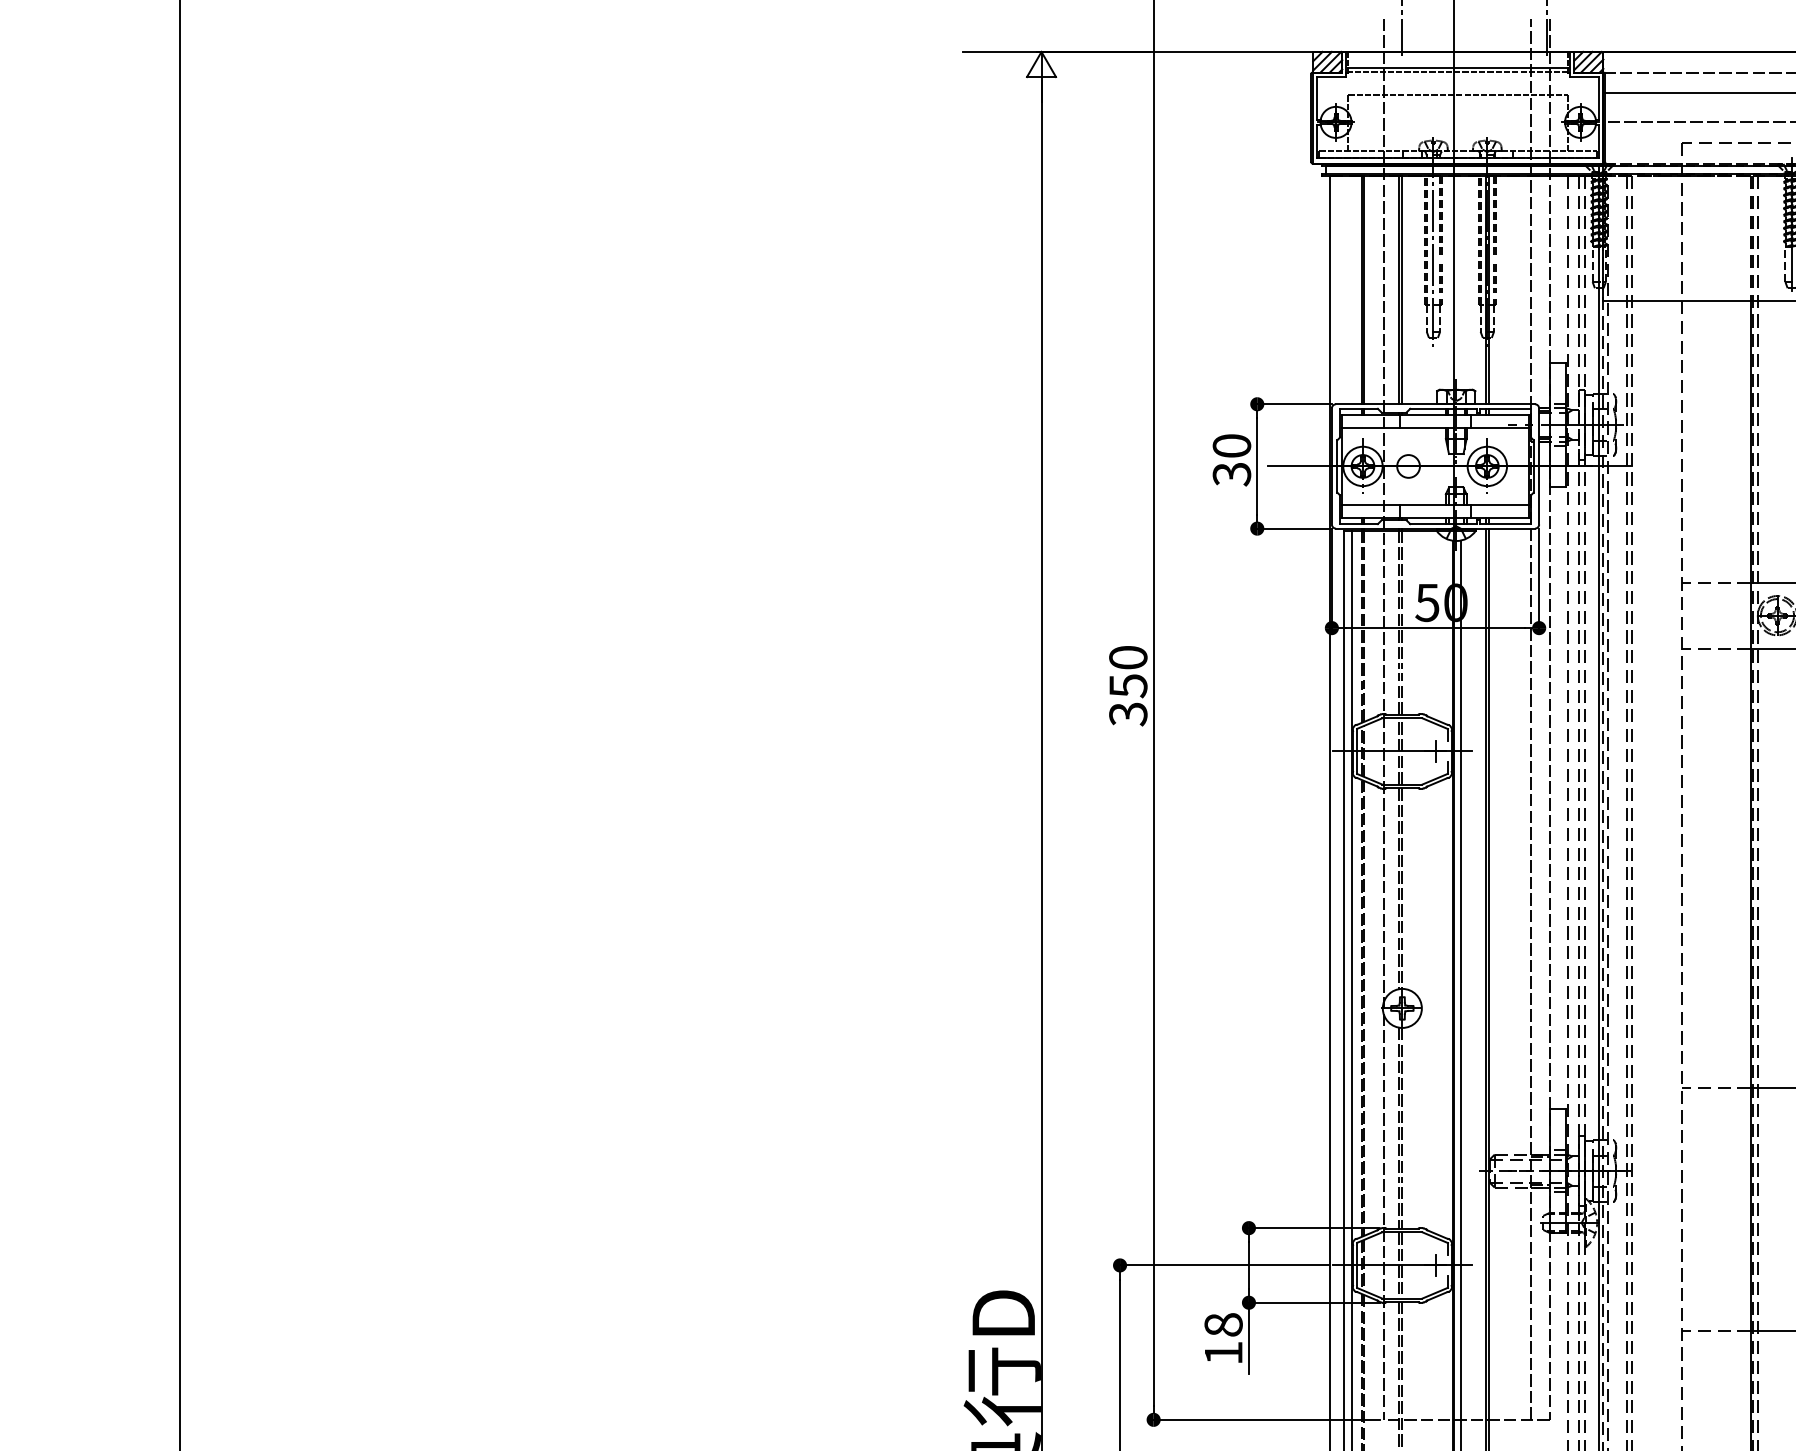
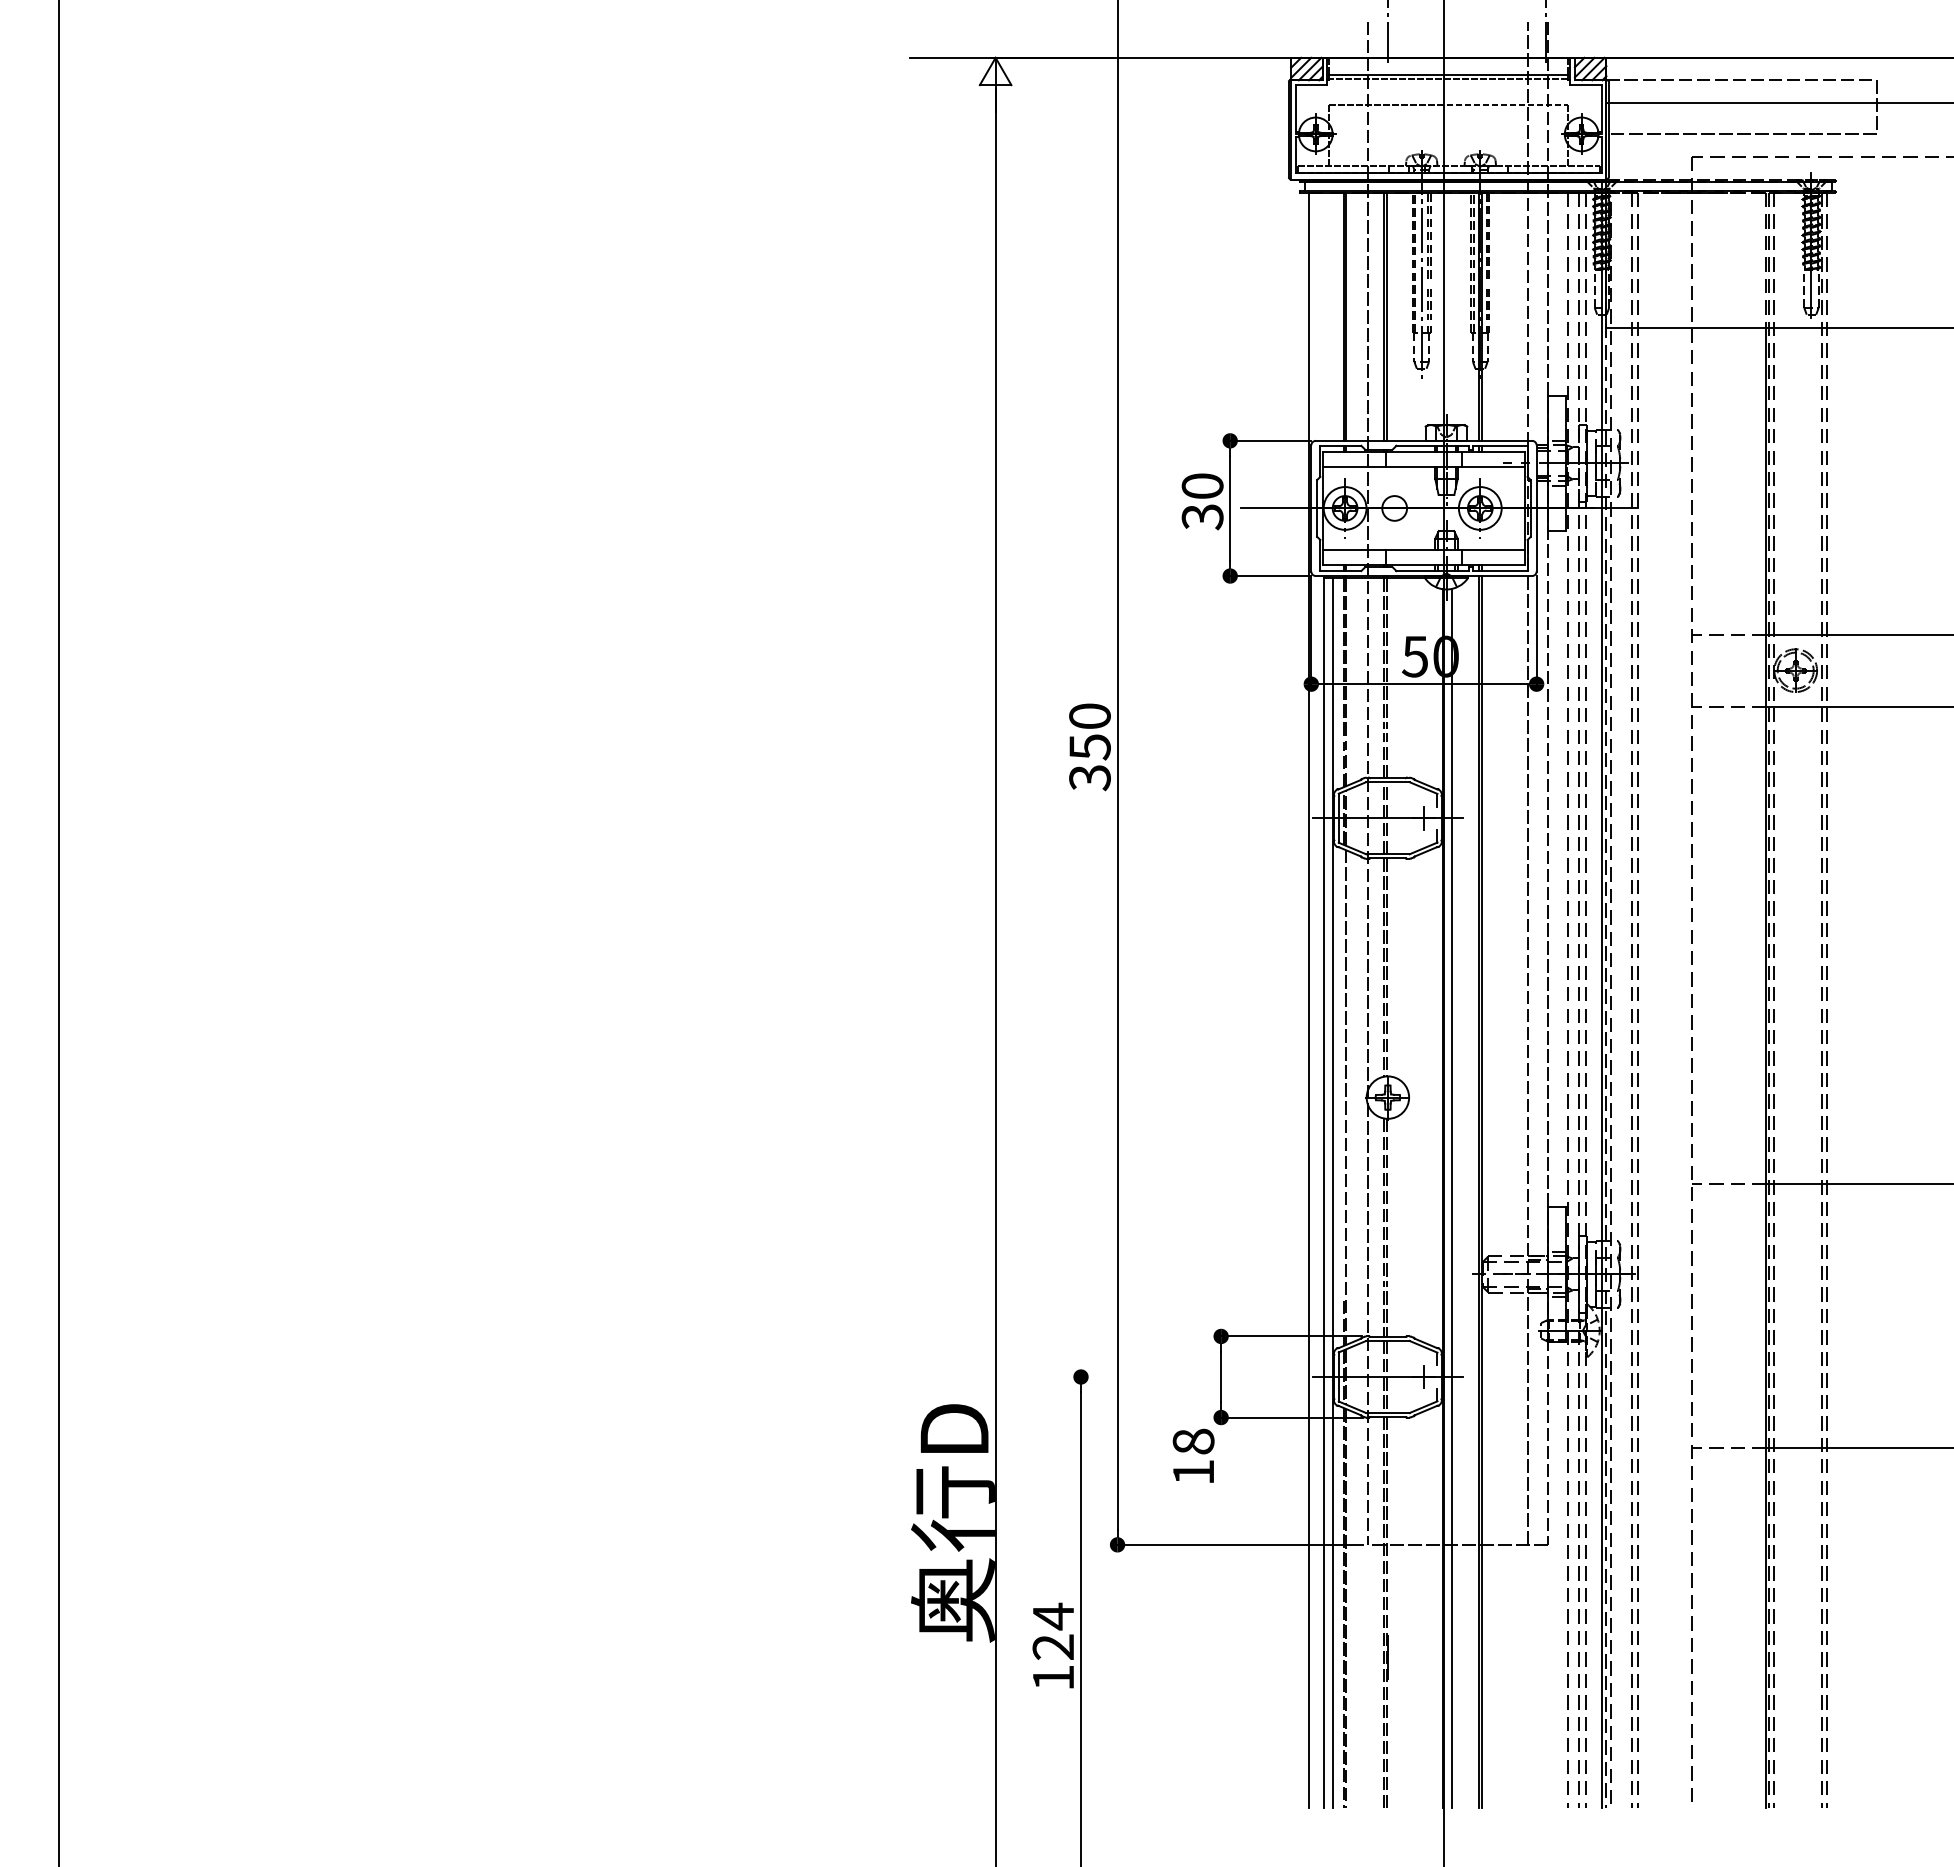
line: (1361, 985) -> (1343, 1072), removed
line: (1222, 1265) -> (1192, 1377), removed
line: (1249, 1337) -> (1221, 1455), removed

